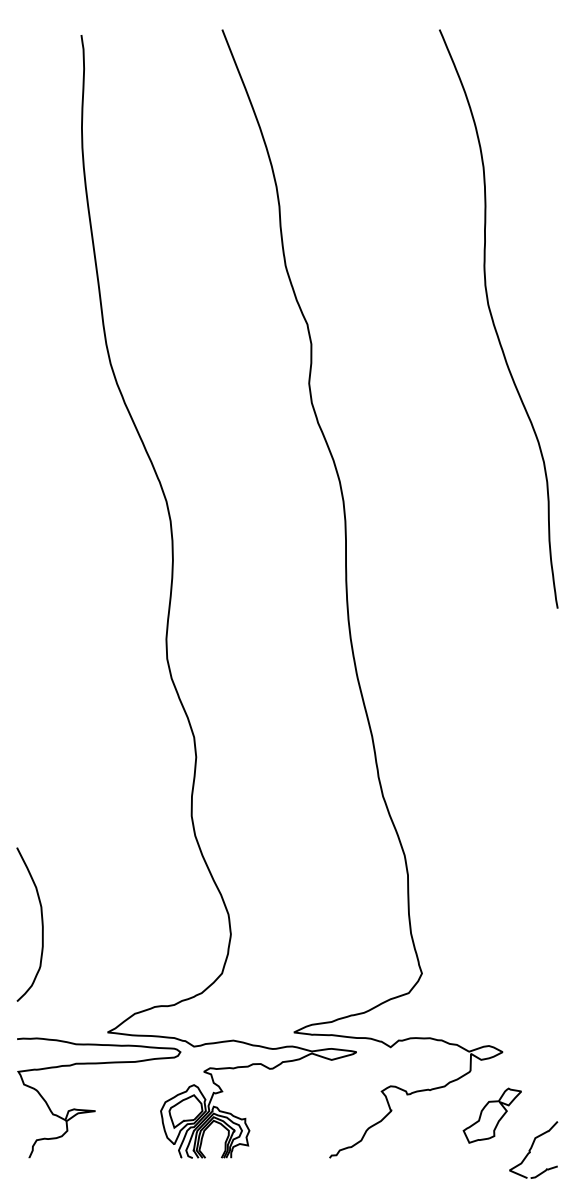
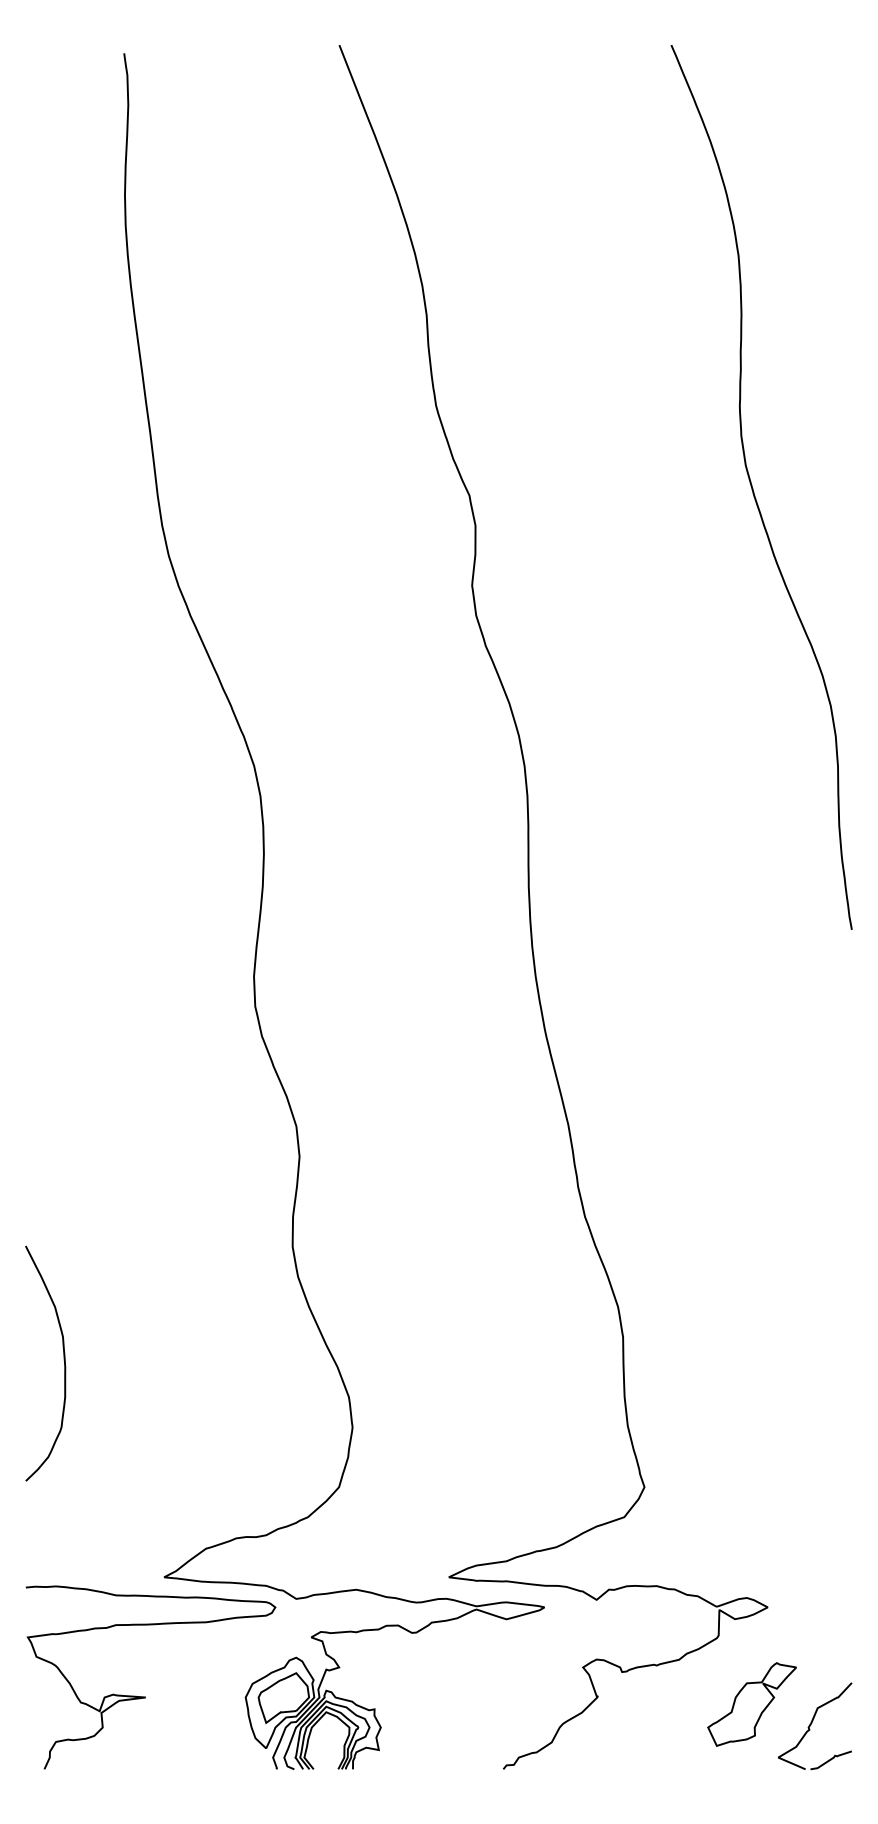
curve: (41, 924) -> (63, 1363), moved
part: (533, 1149) -> (814, 1725), moved

